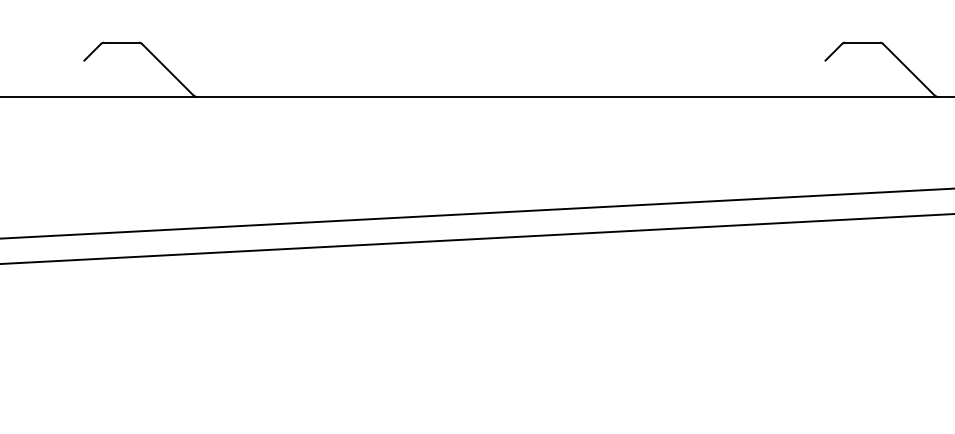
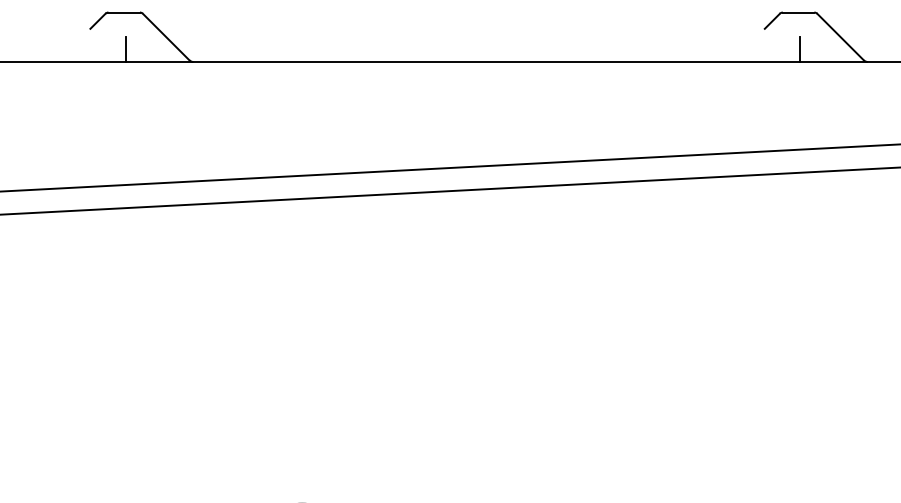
line: (122, 83) -> (125, 49), added
line: (864, 83) -> (800, 49), added

